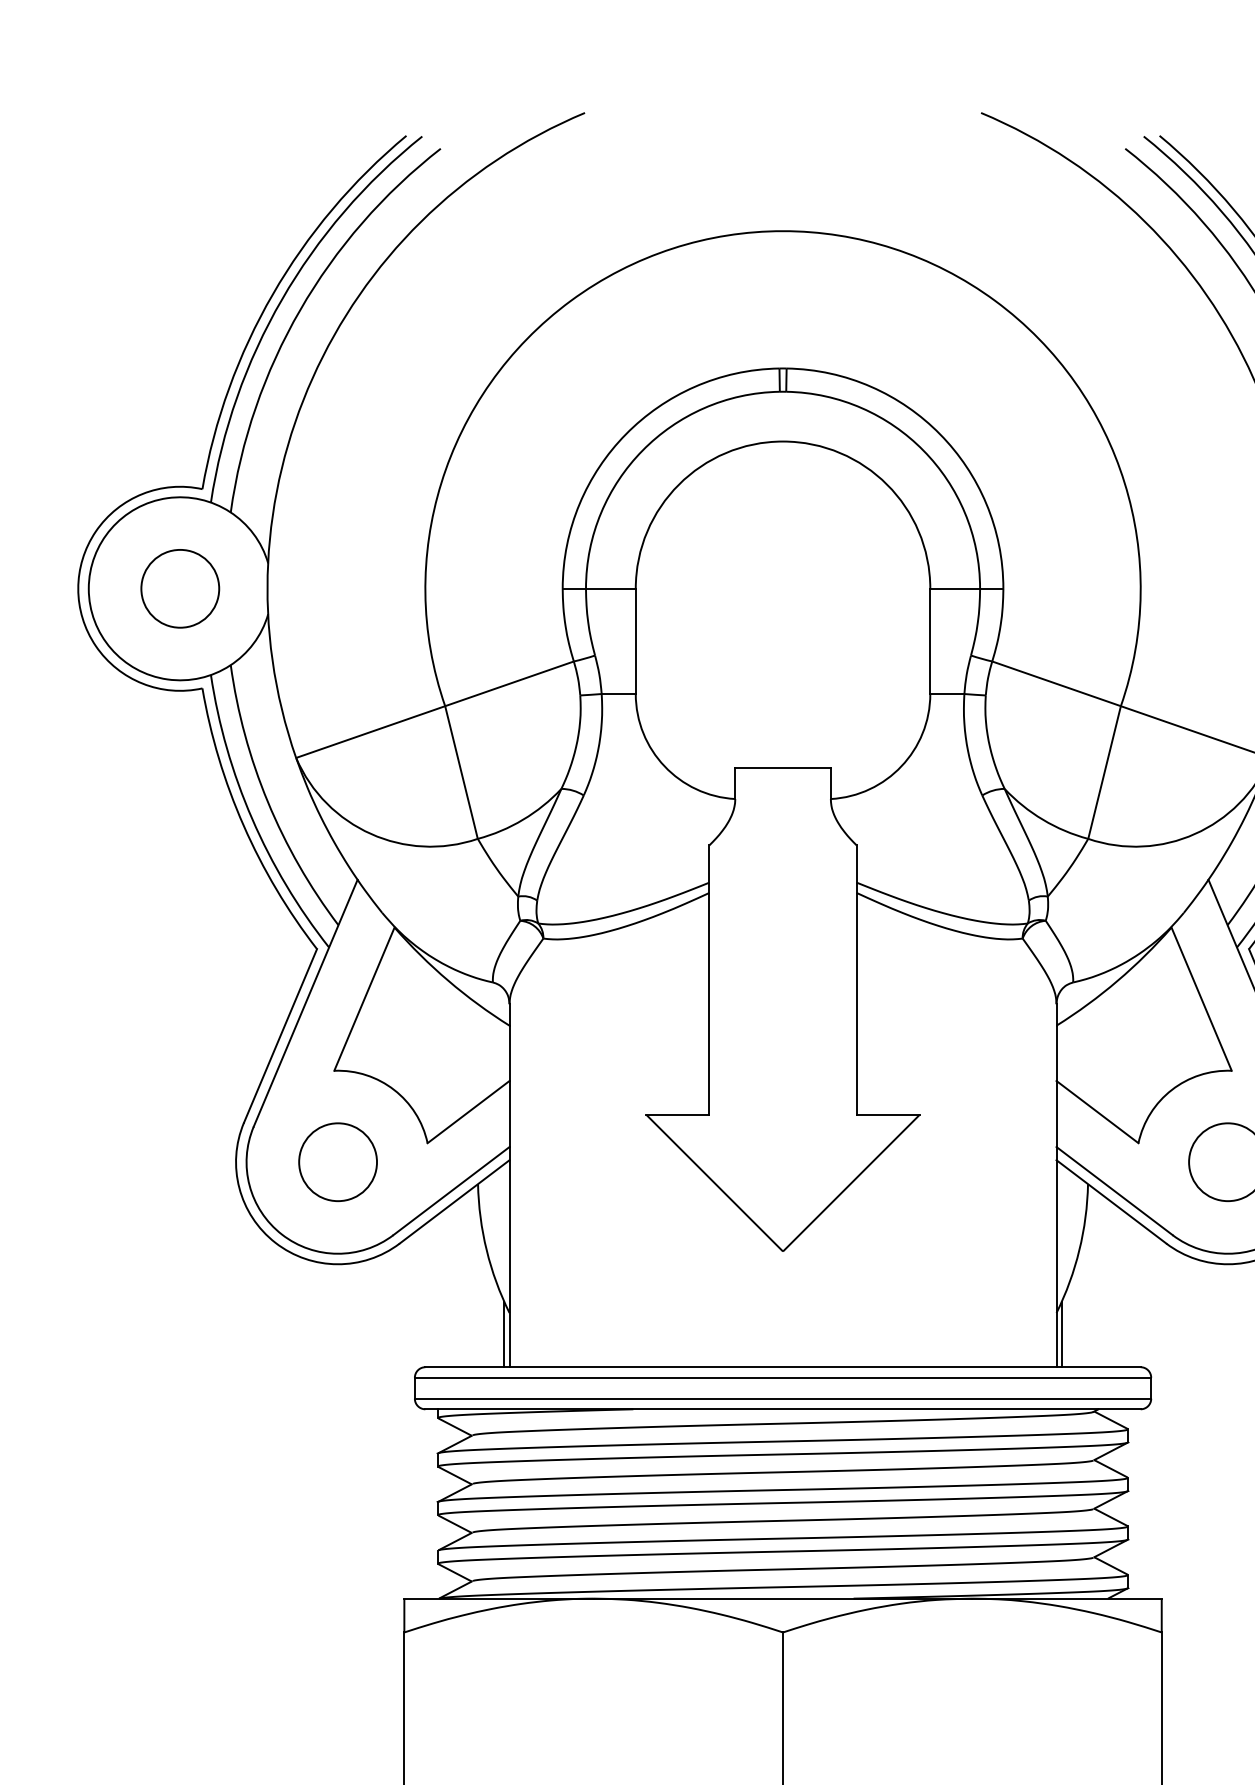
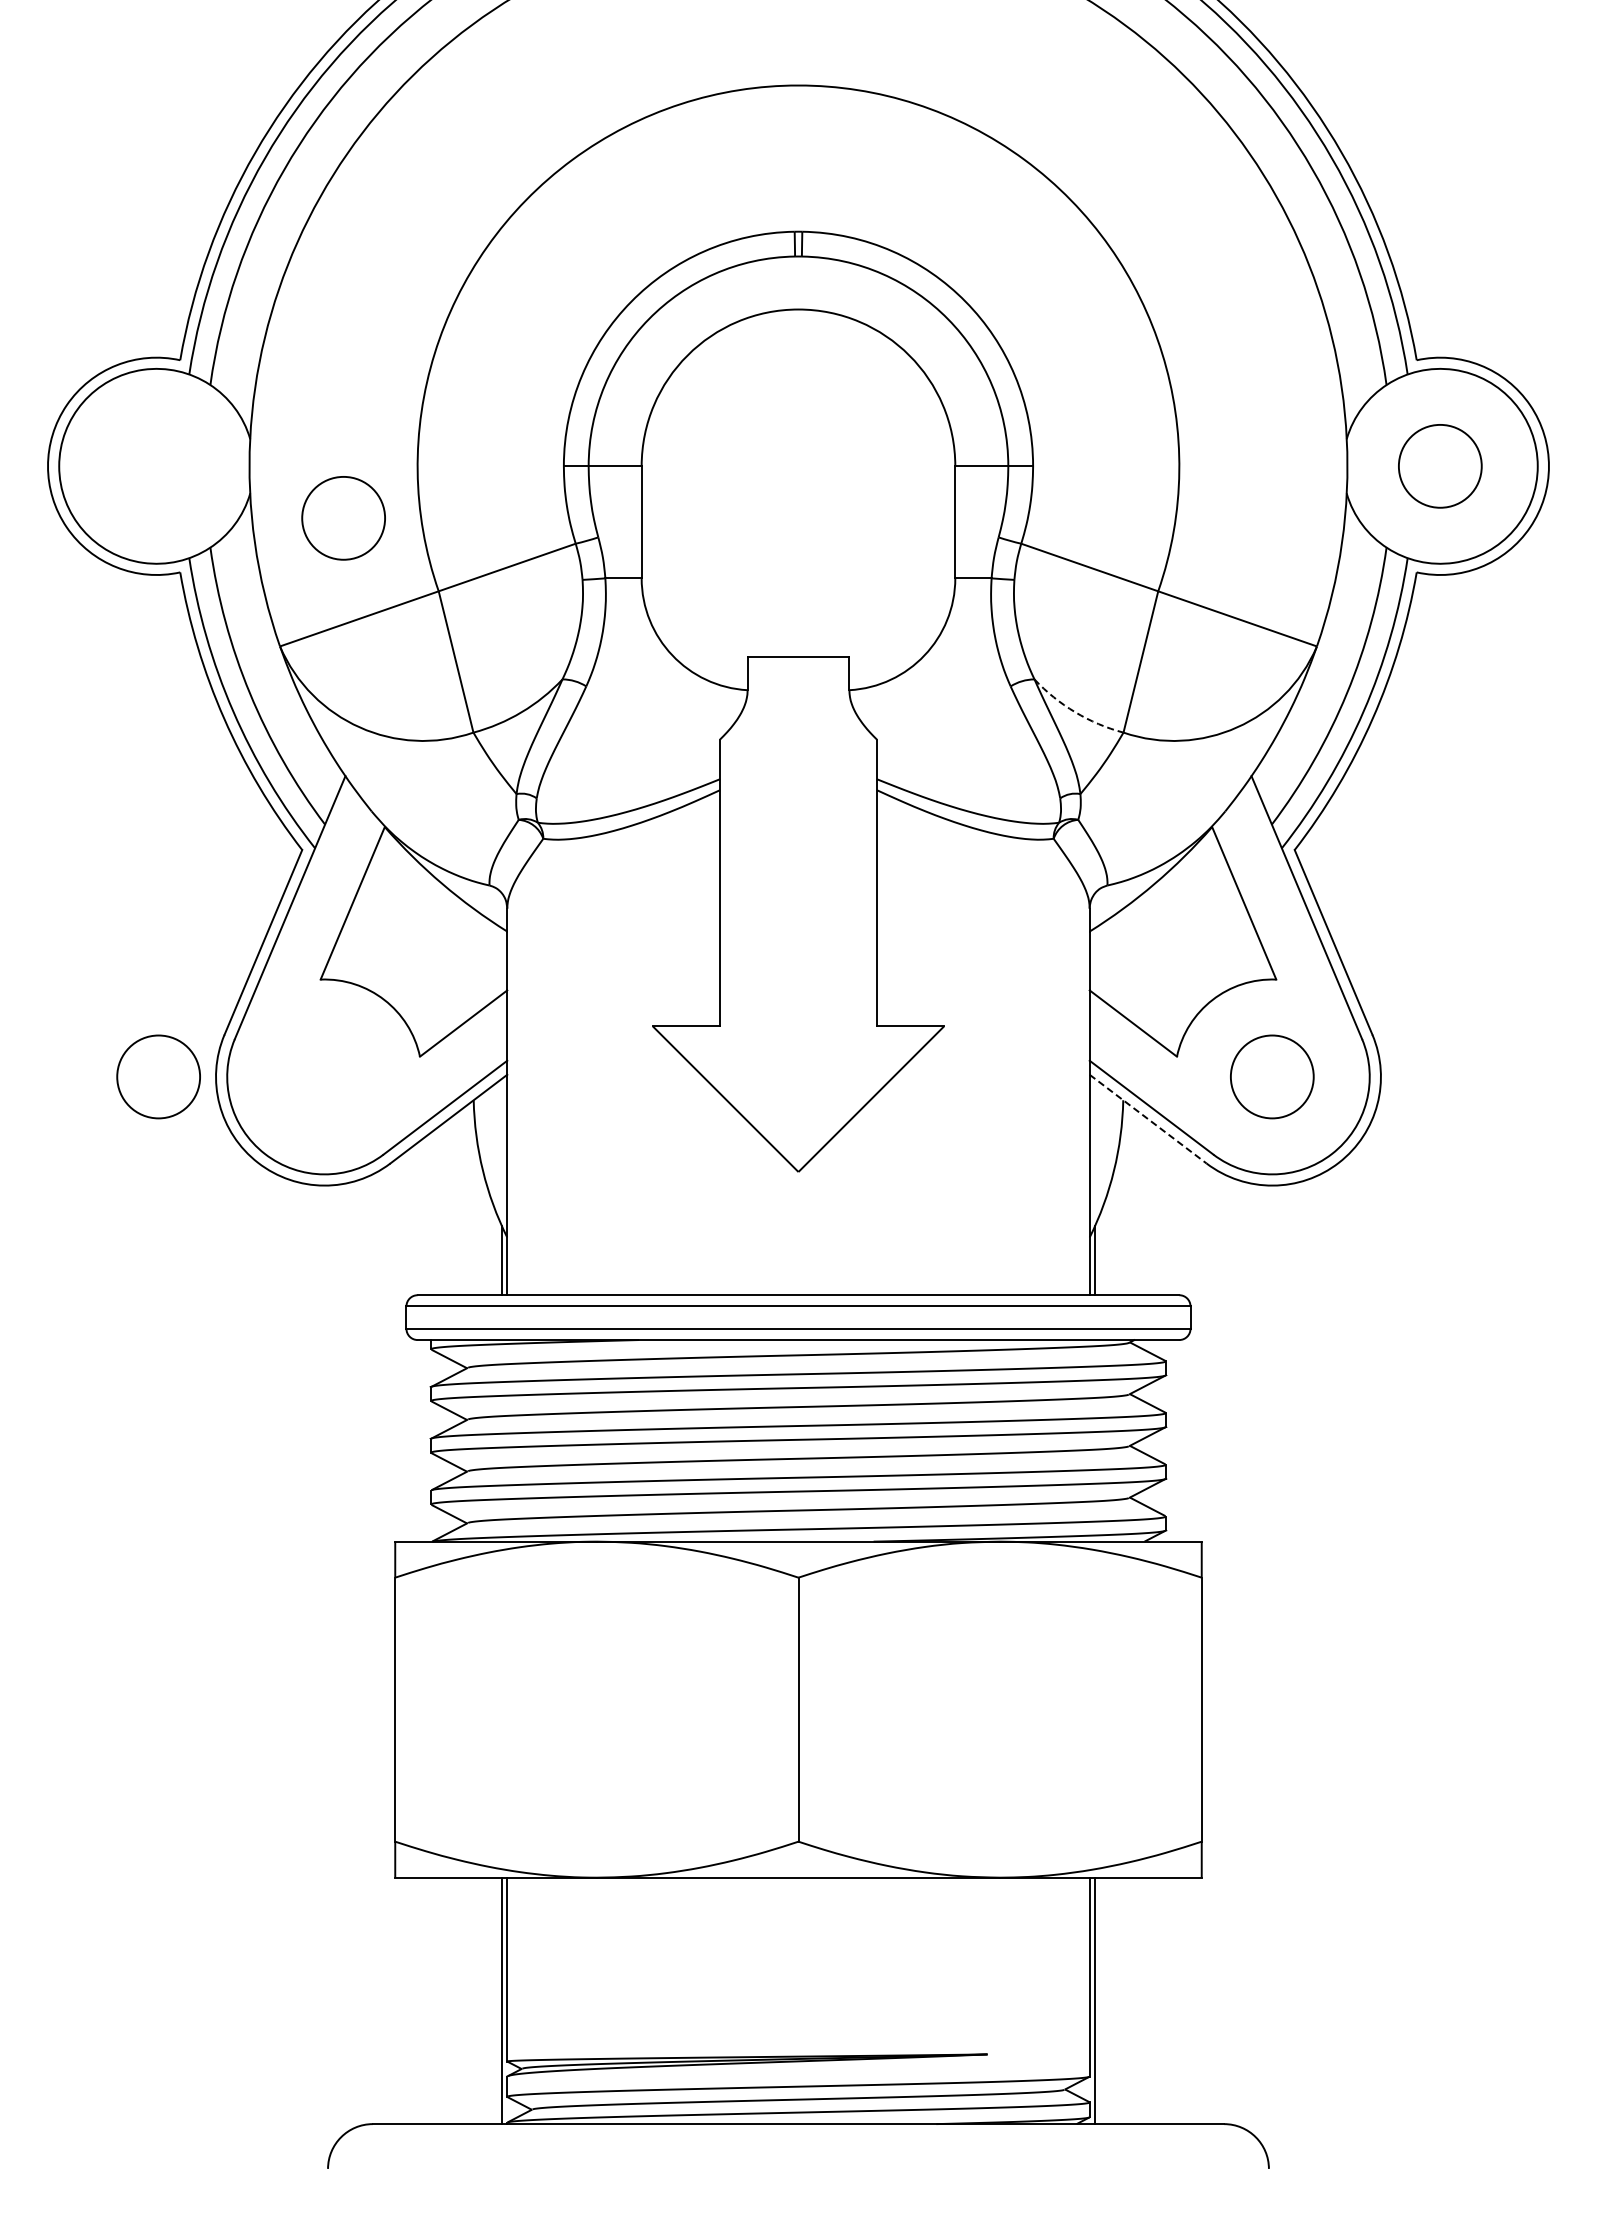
circle: (180, 588) -> (343, 518), moved
arc: (1043, 819) -> (1075, 712), solid -> dashed
circle: (337, 1161) -> (158, 1076), moved
line: (1111, 1202) -> (1148, 1119), solid -> dashed

